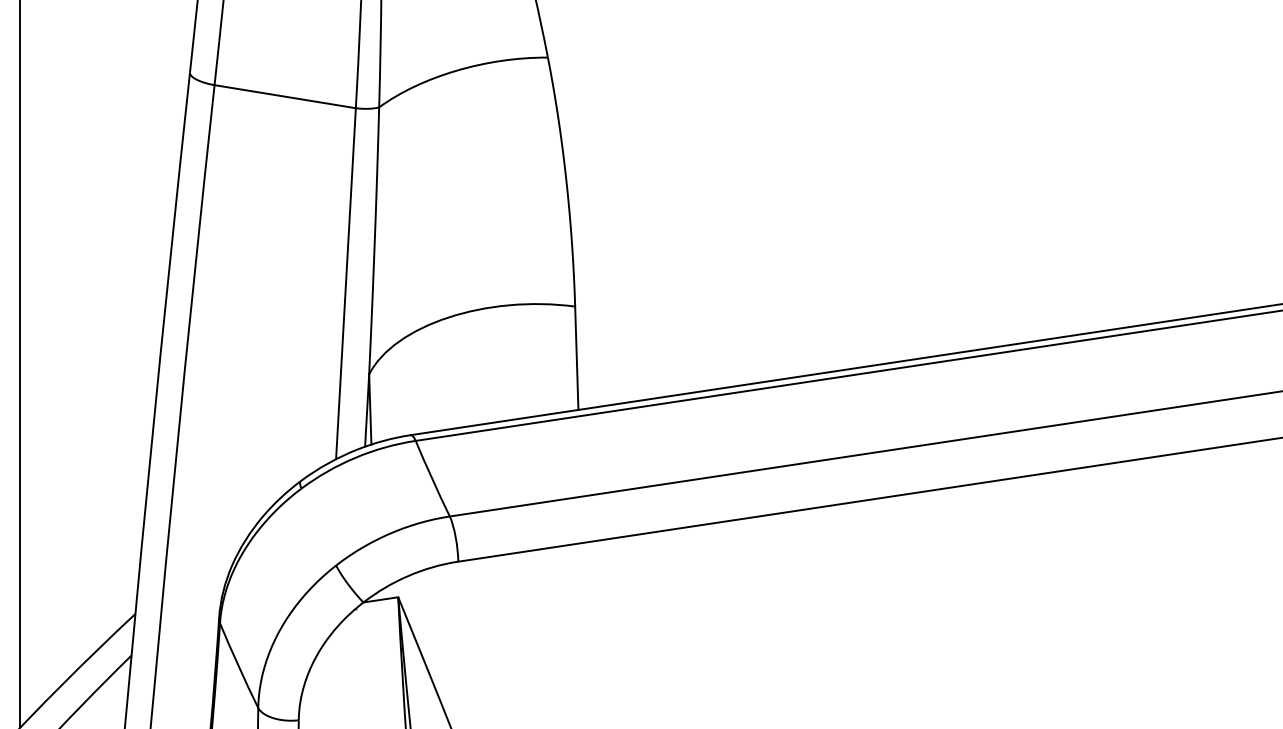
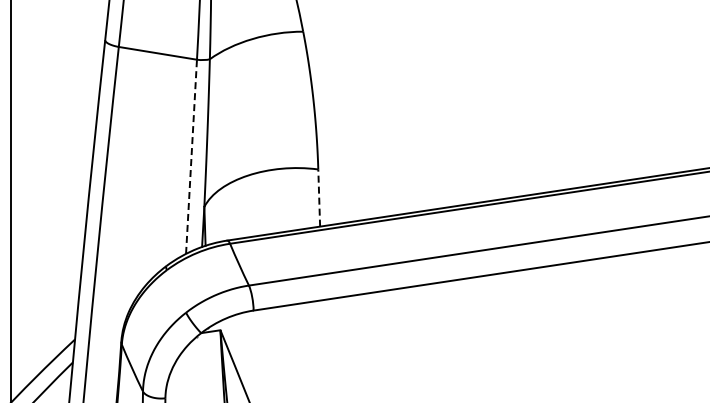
line: (345, 283) -> (191, 156), solid -> dashed
line: (577, 359) -> (319, 198), solid -> dashed

